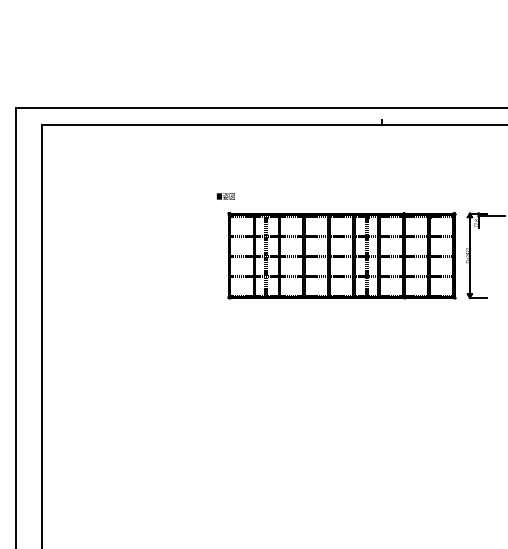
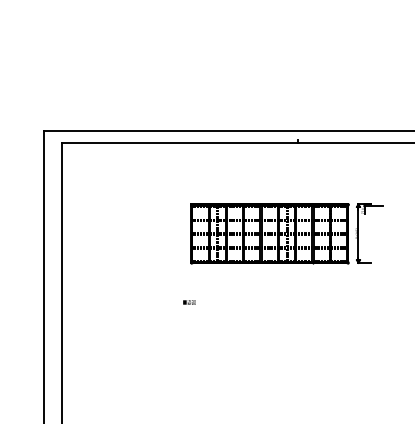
text: (226, 196) -> (189, 302), moved

